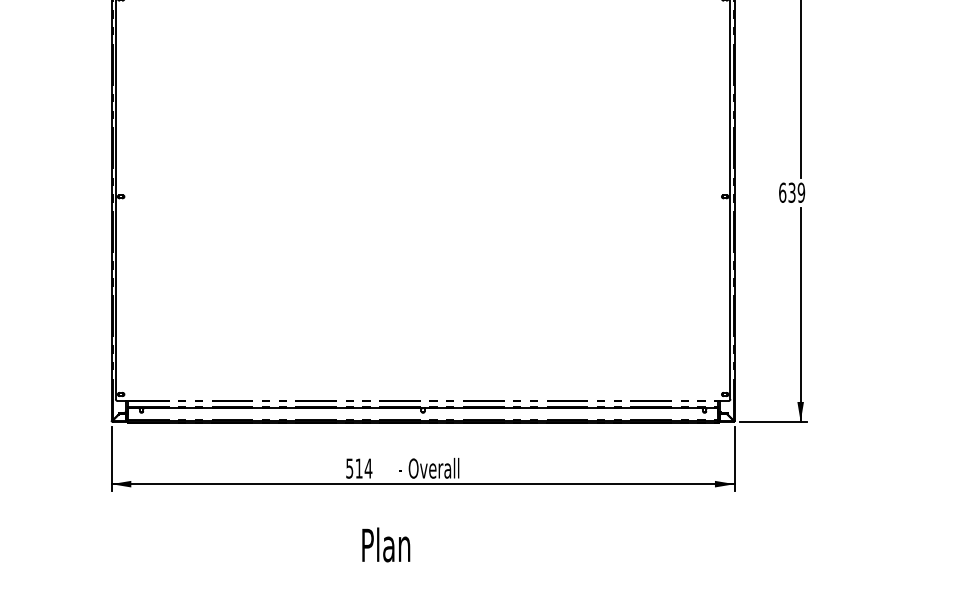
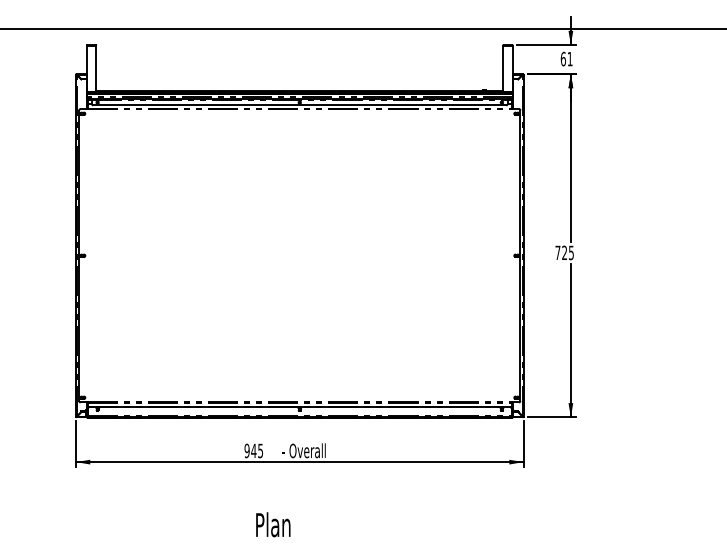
text: (791, 192) -> (564, 252), 639 -> 725
text: (358, 467) -> (253, 450), 514 -> 945
text: (386, 544) -> (273, 524), moved

